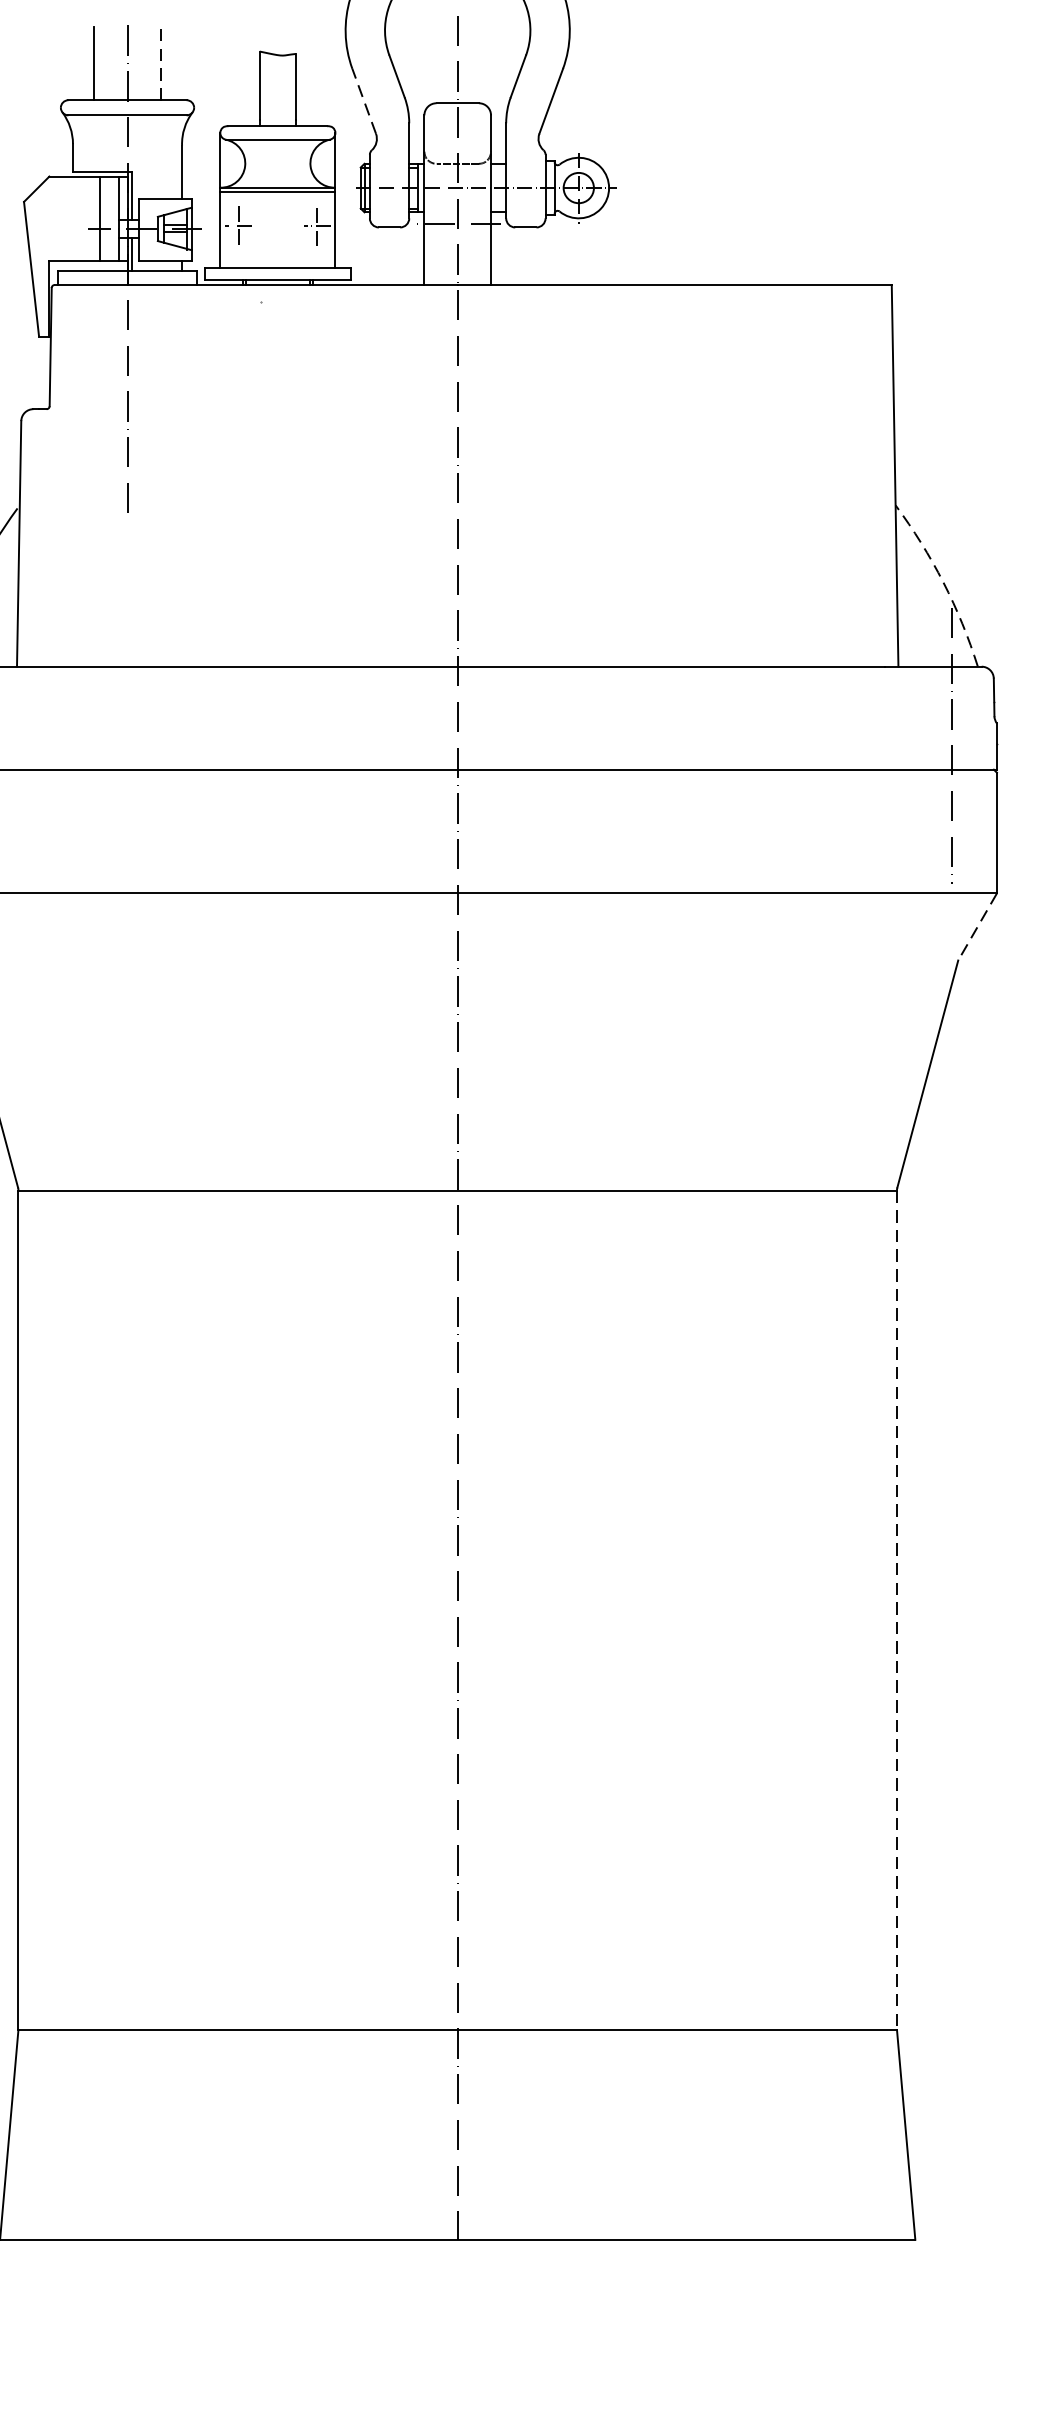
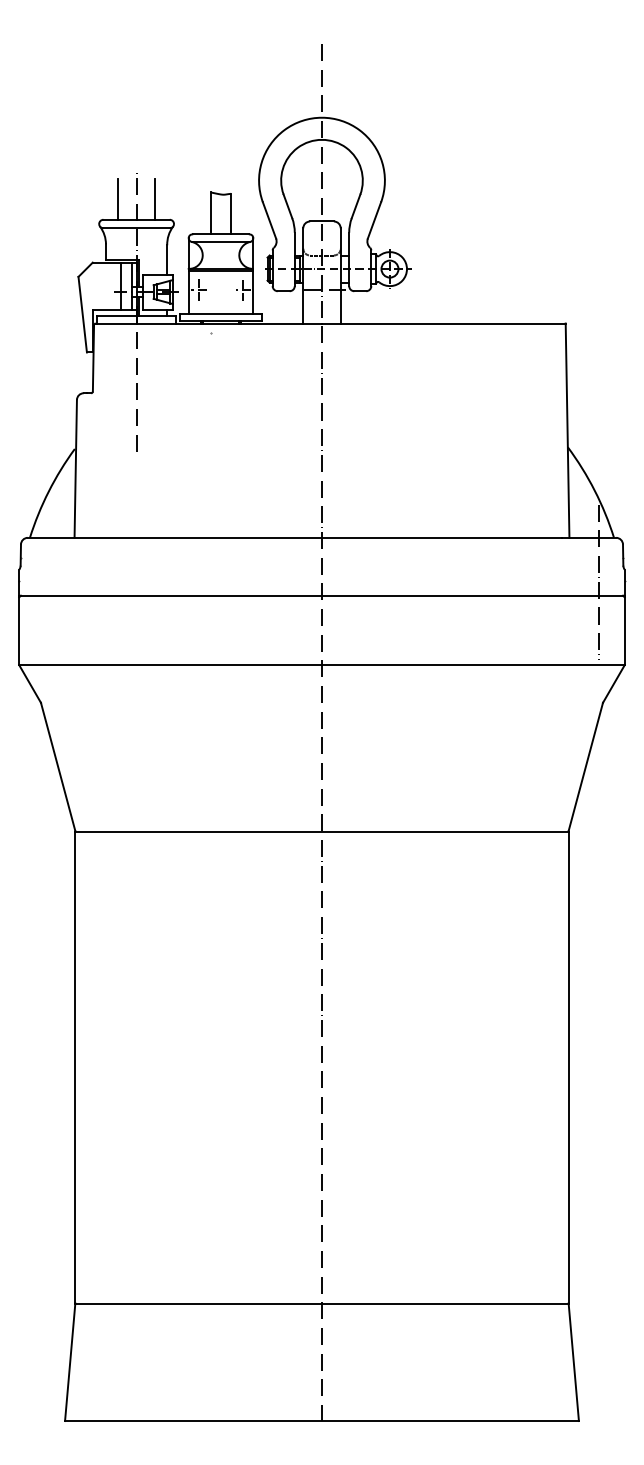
line: (161, 62) -> (155, 198), dashed -> solid
line: (364, 99) -> (269, 219), dashed -> solid
arc: (943, 582) -> (594, 490), dashed -> solid
line: (976, 926) -> (613, 683), dashed -> solid
line: (896, 1610) -> (568, 1067), dashed -> solid

